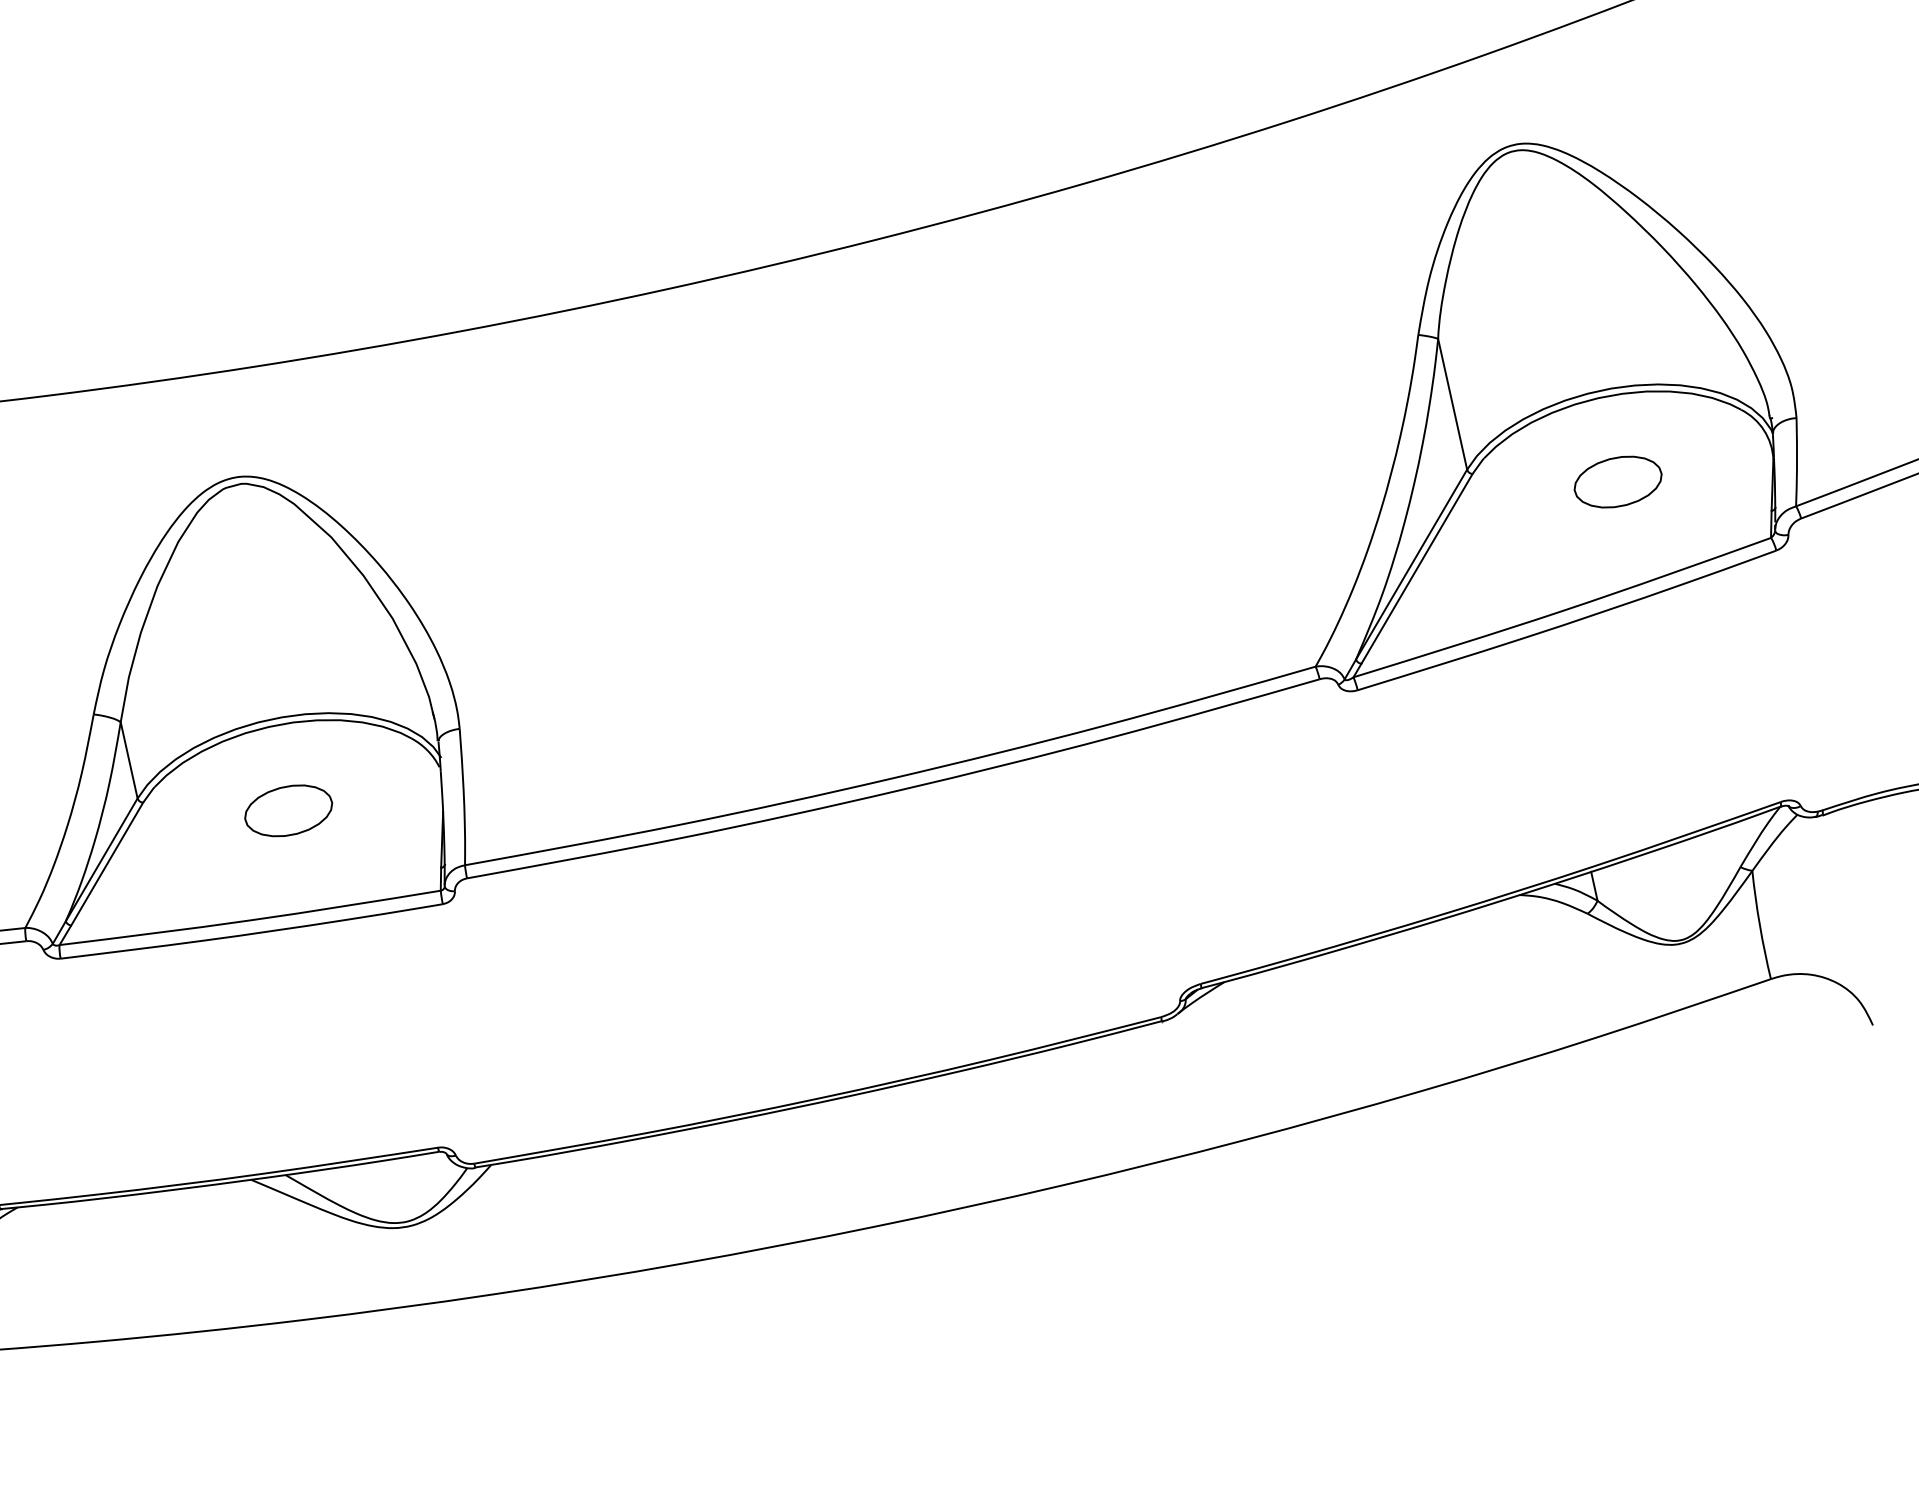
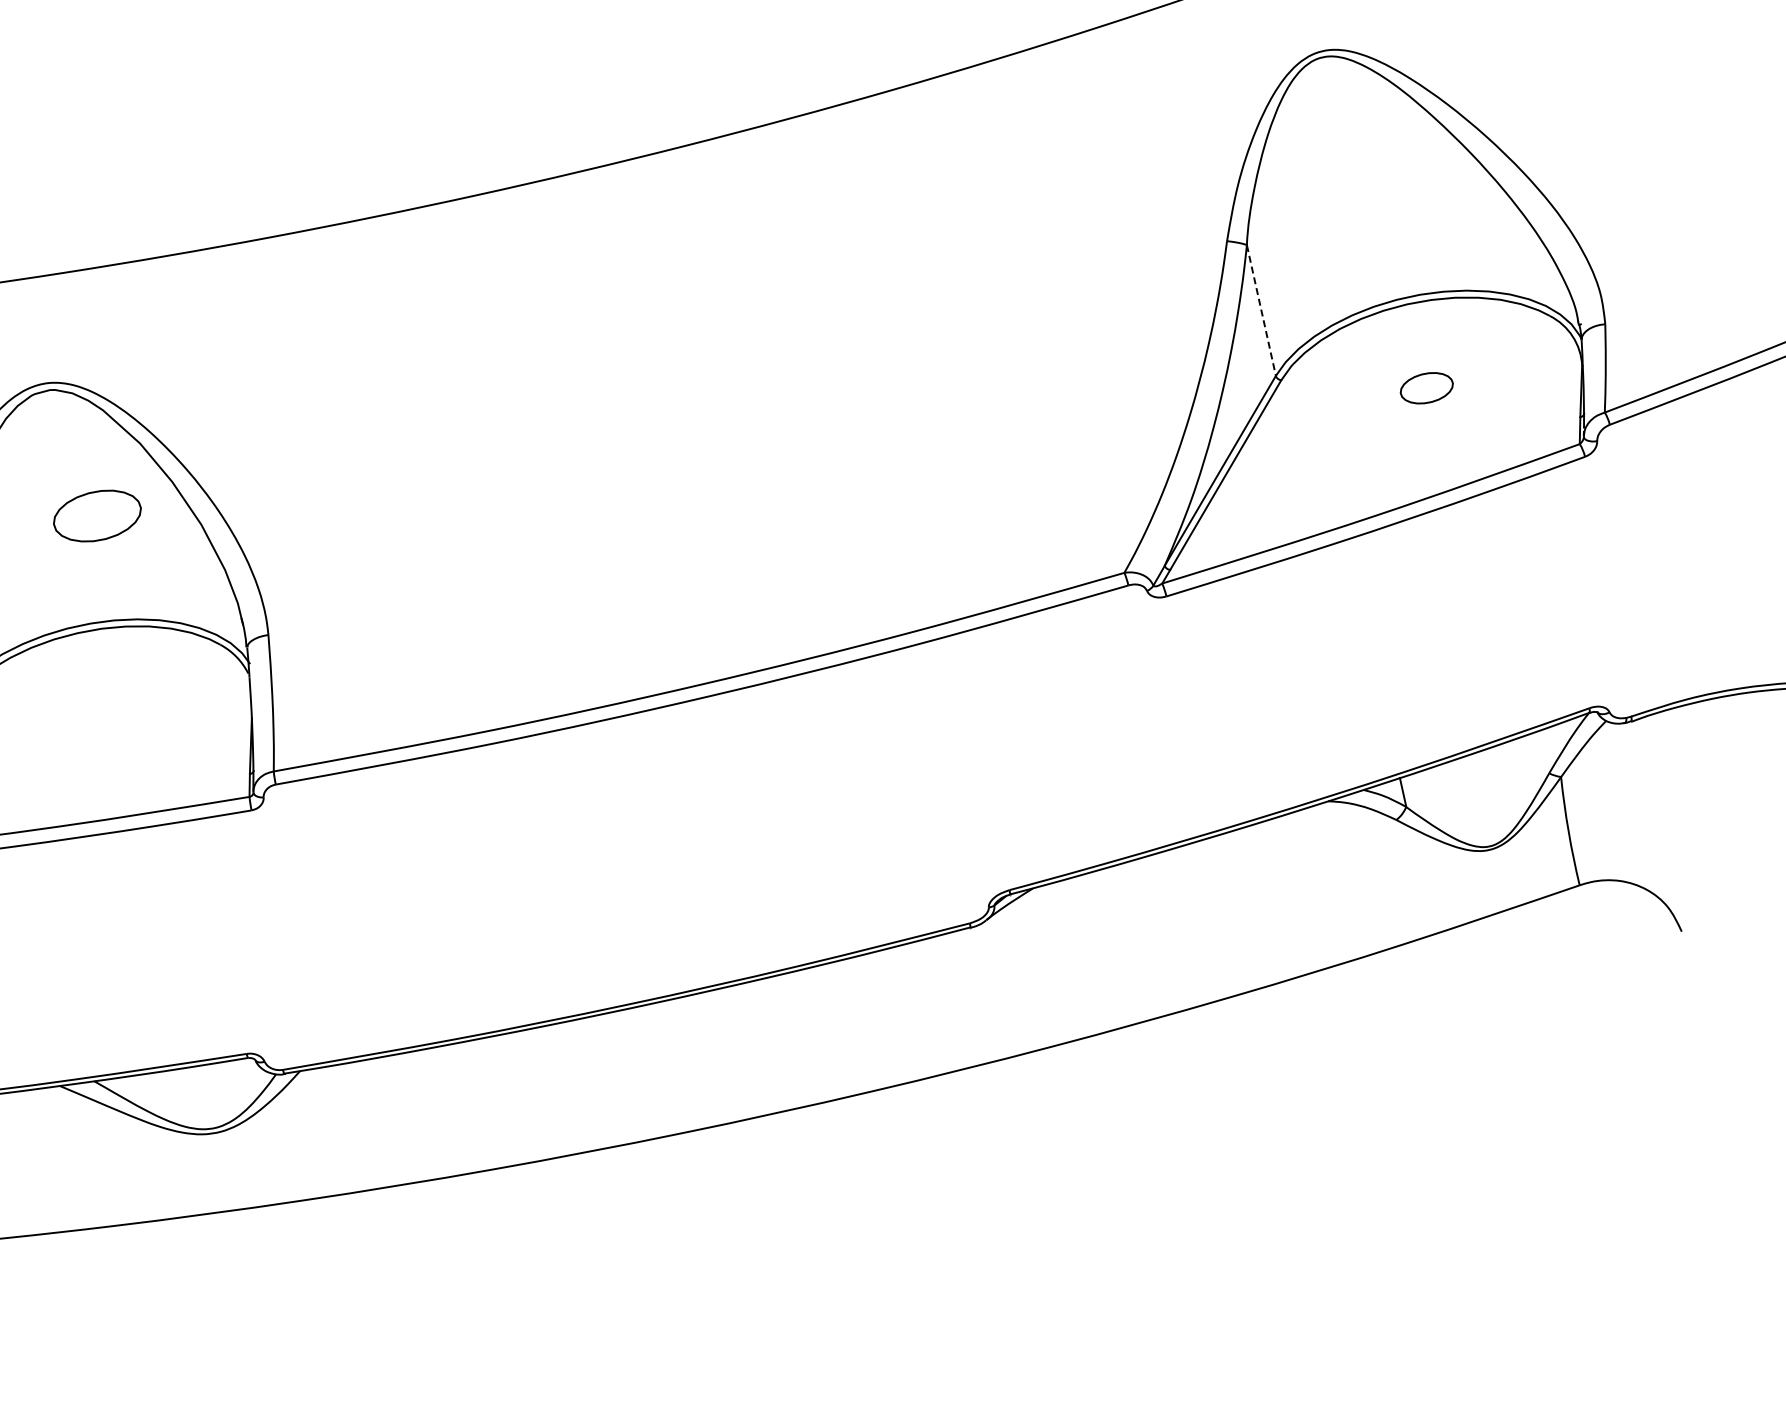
line: (1452, 404) -> (1261, 310), solid -> dashed
part: (1617, 481) -> (1426, 387), size x0.6
part: (288, 810) -> (97, 515), moved

